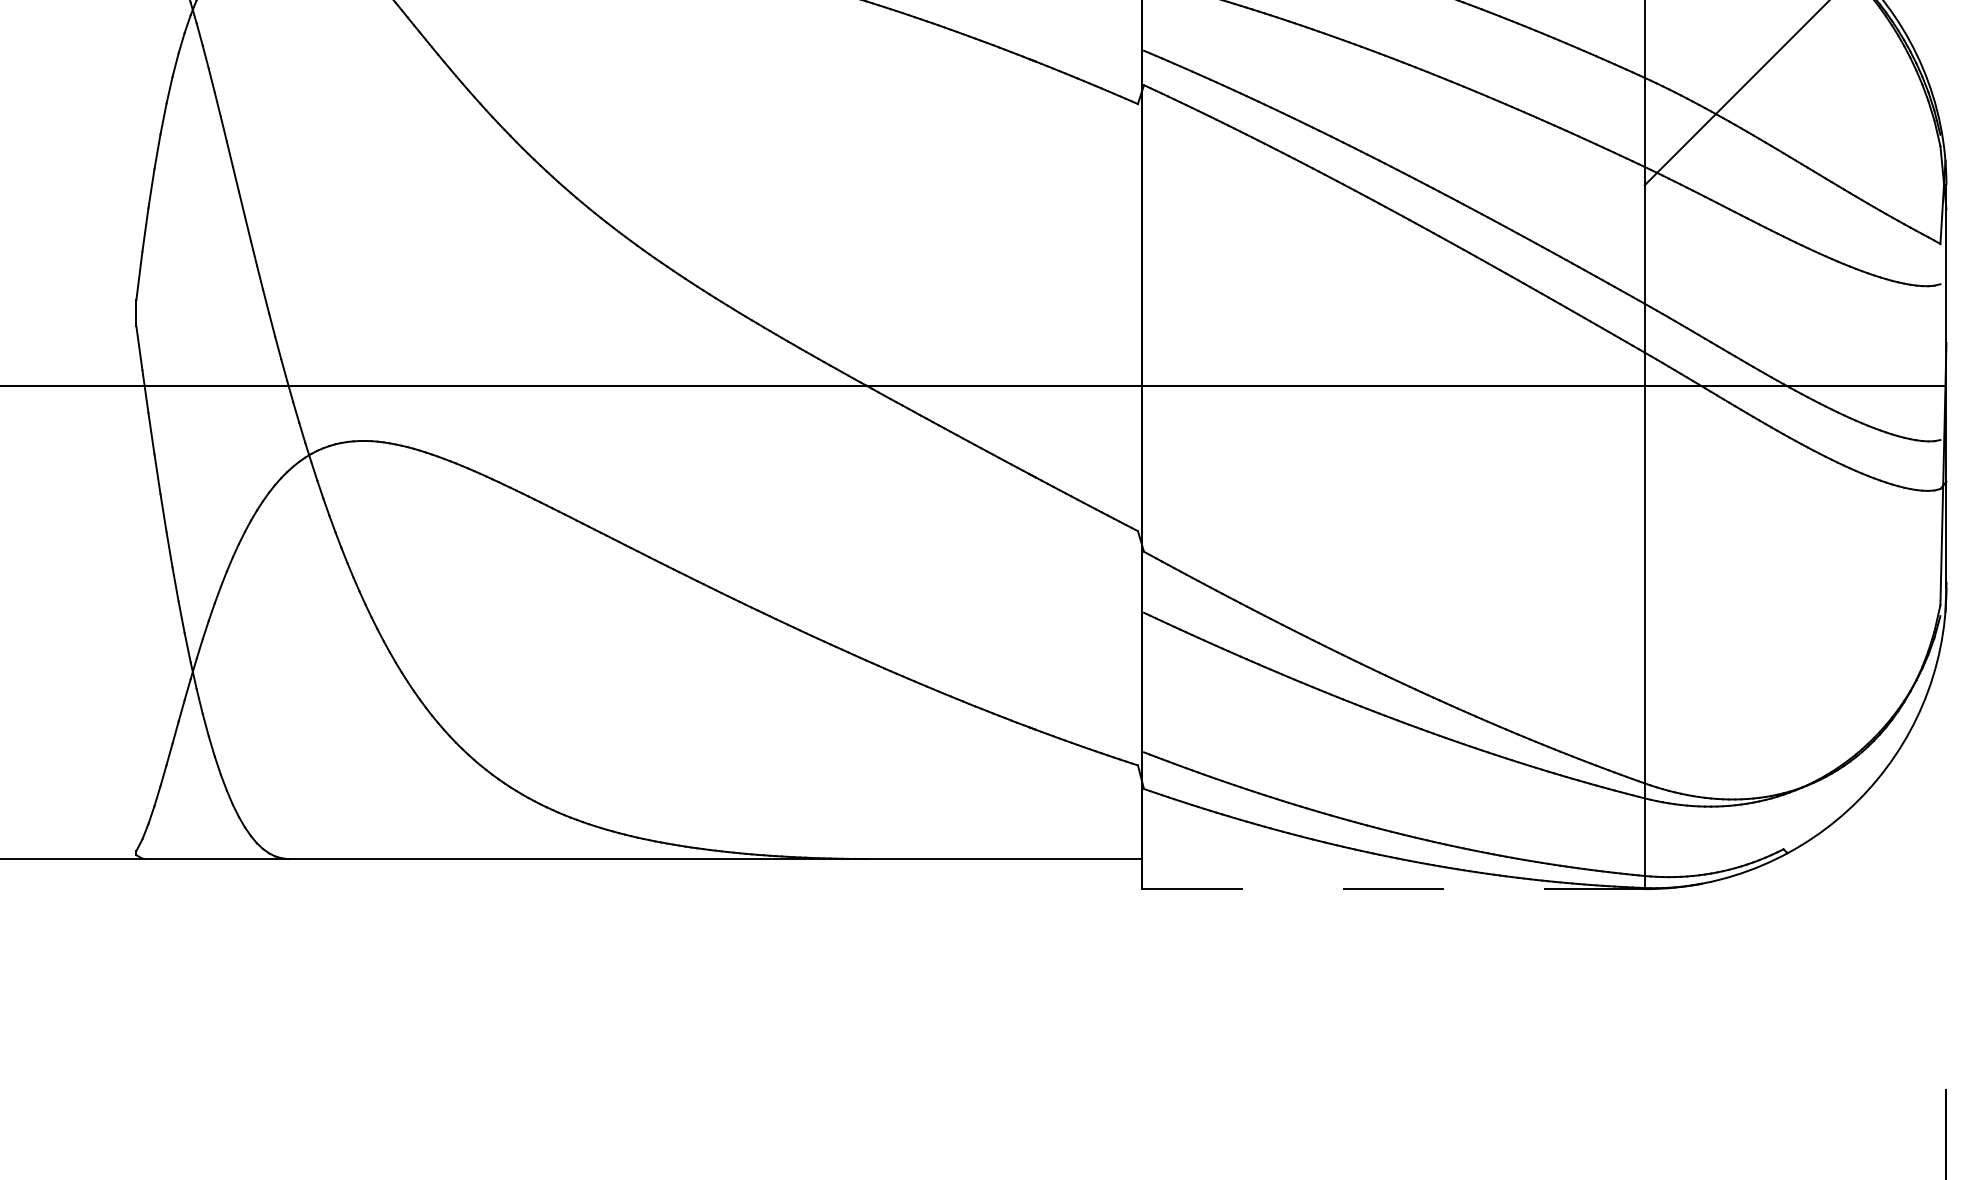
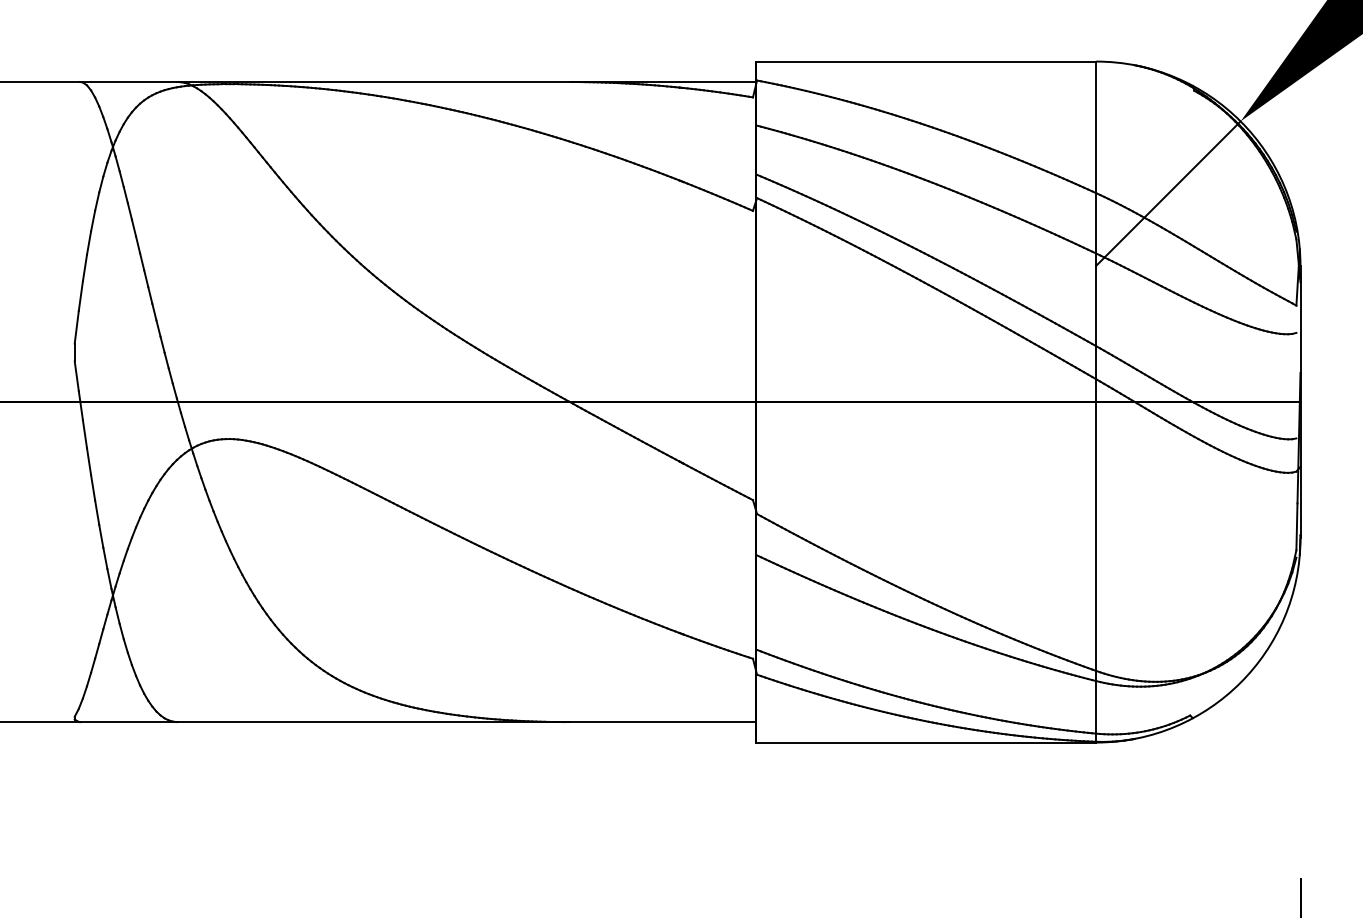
line: (1394, 889) -> (926, 742), dashed -> solid

